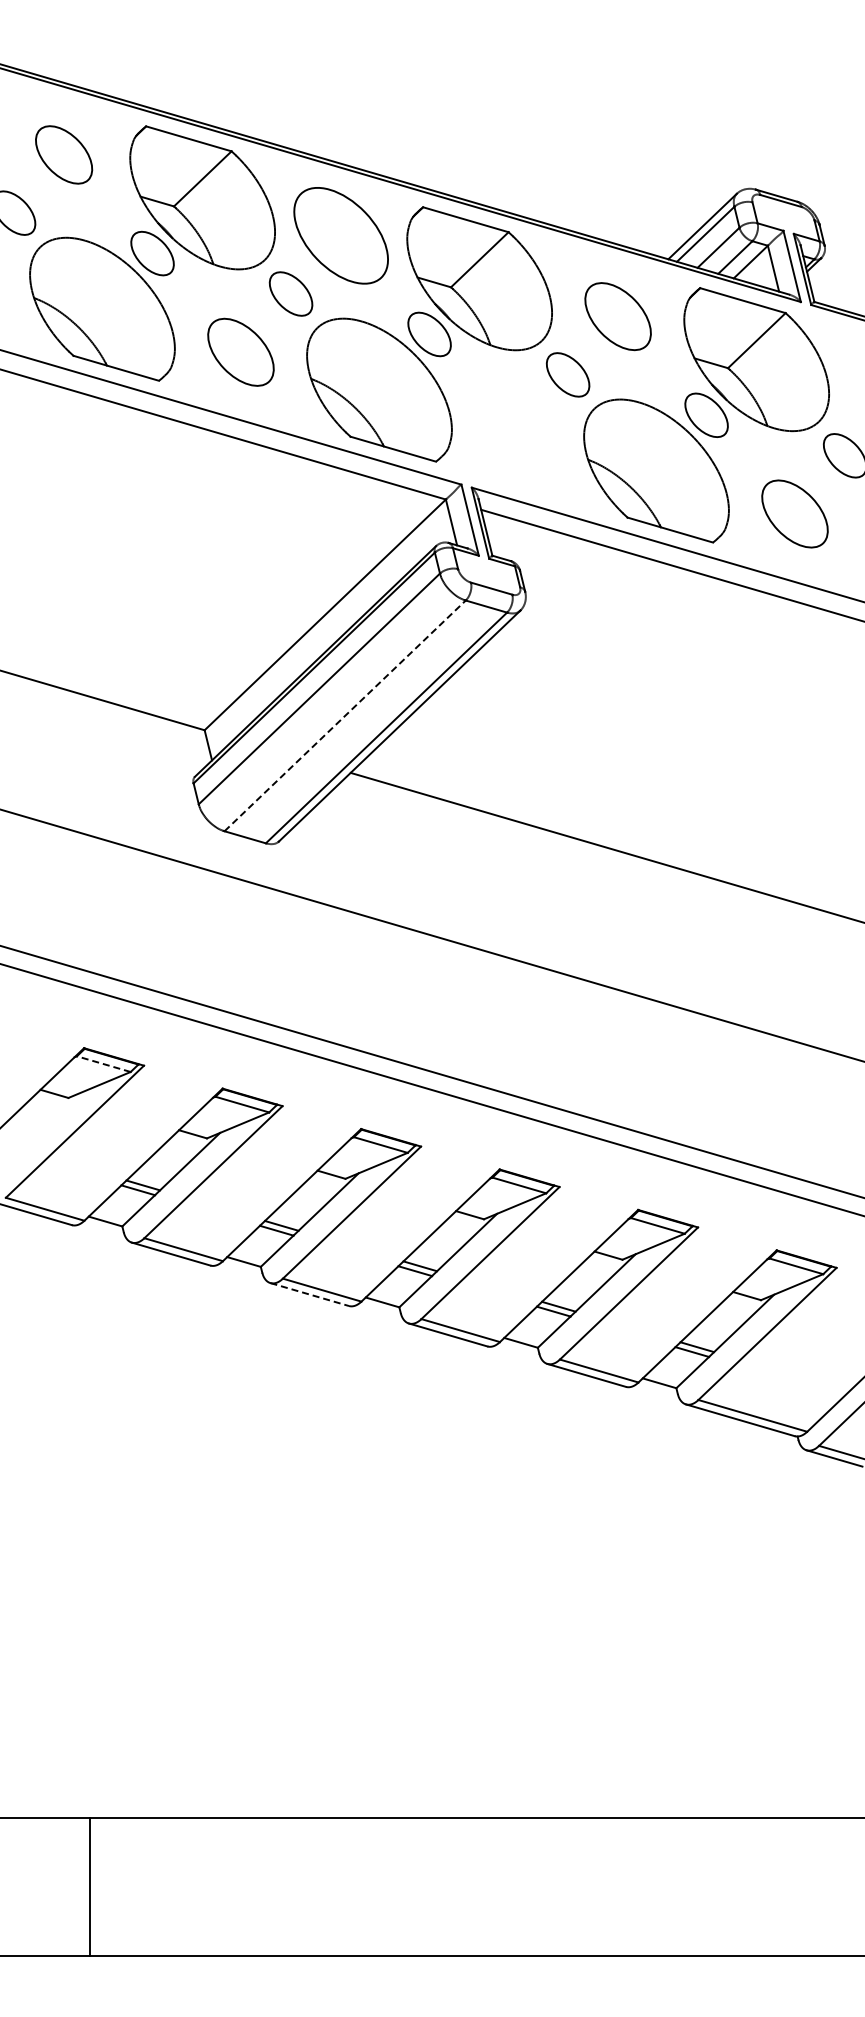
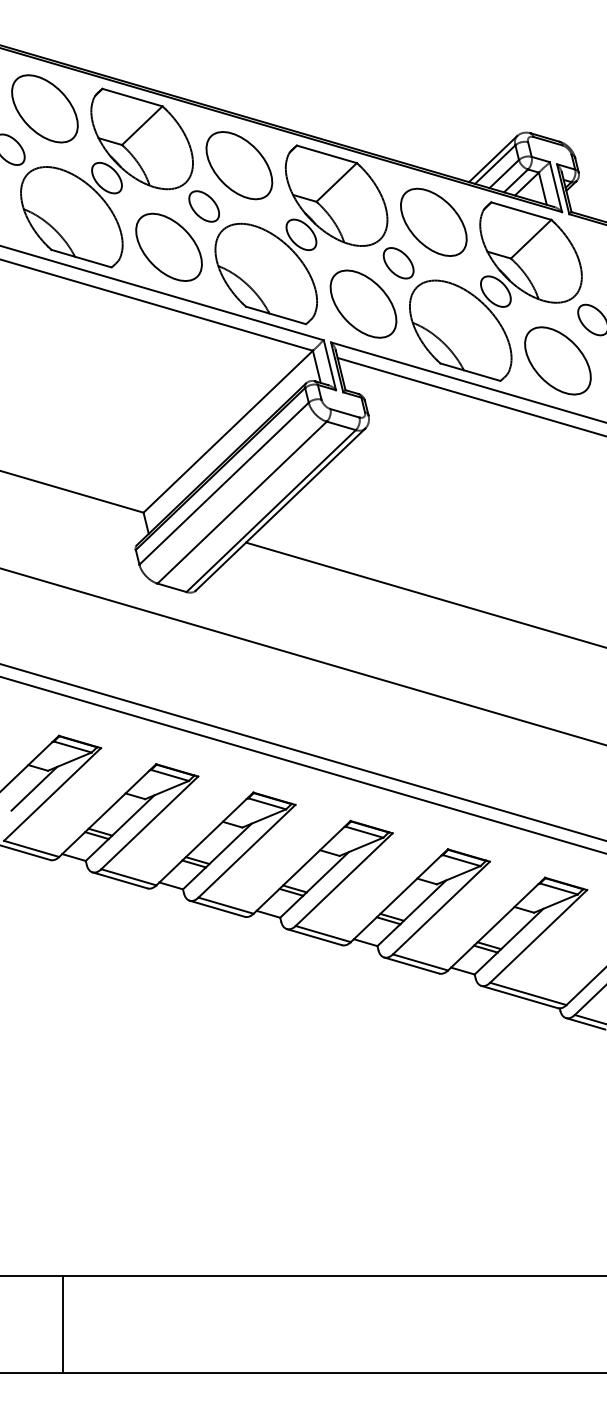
part: (63, 154) -> (44, 108), size x1.67
part: (617, 316) -> (433, 222), size x1.43
part: (240, 352) -> (168, 247), size x1.43
part: (517, 432) -> (363, 303), added
part: (794, 513) -> (557, 360), size x1.43
line: (345, 715) -> (242, 502), dashed -> solid
line: (103, 1064) -> (72, 747), dashed -> solid
line: (48, 1123) -> (33, 788), added
line: (309, 1294) -> (217, 908), dashed -> solid

